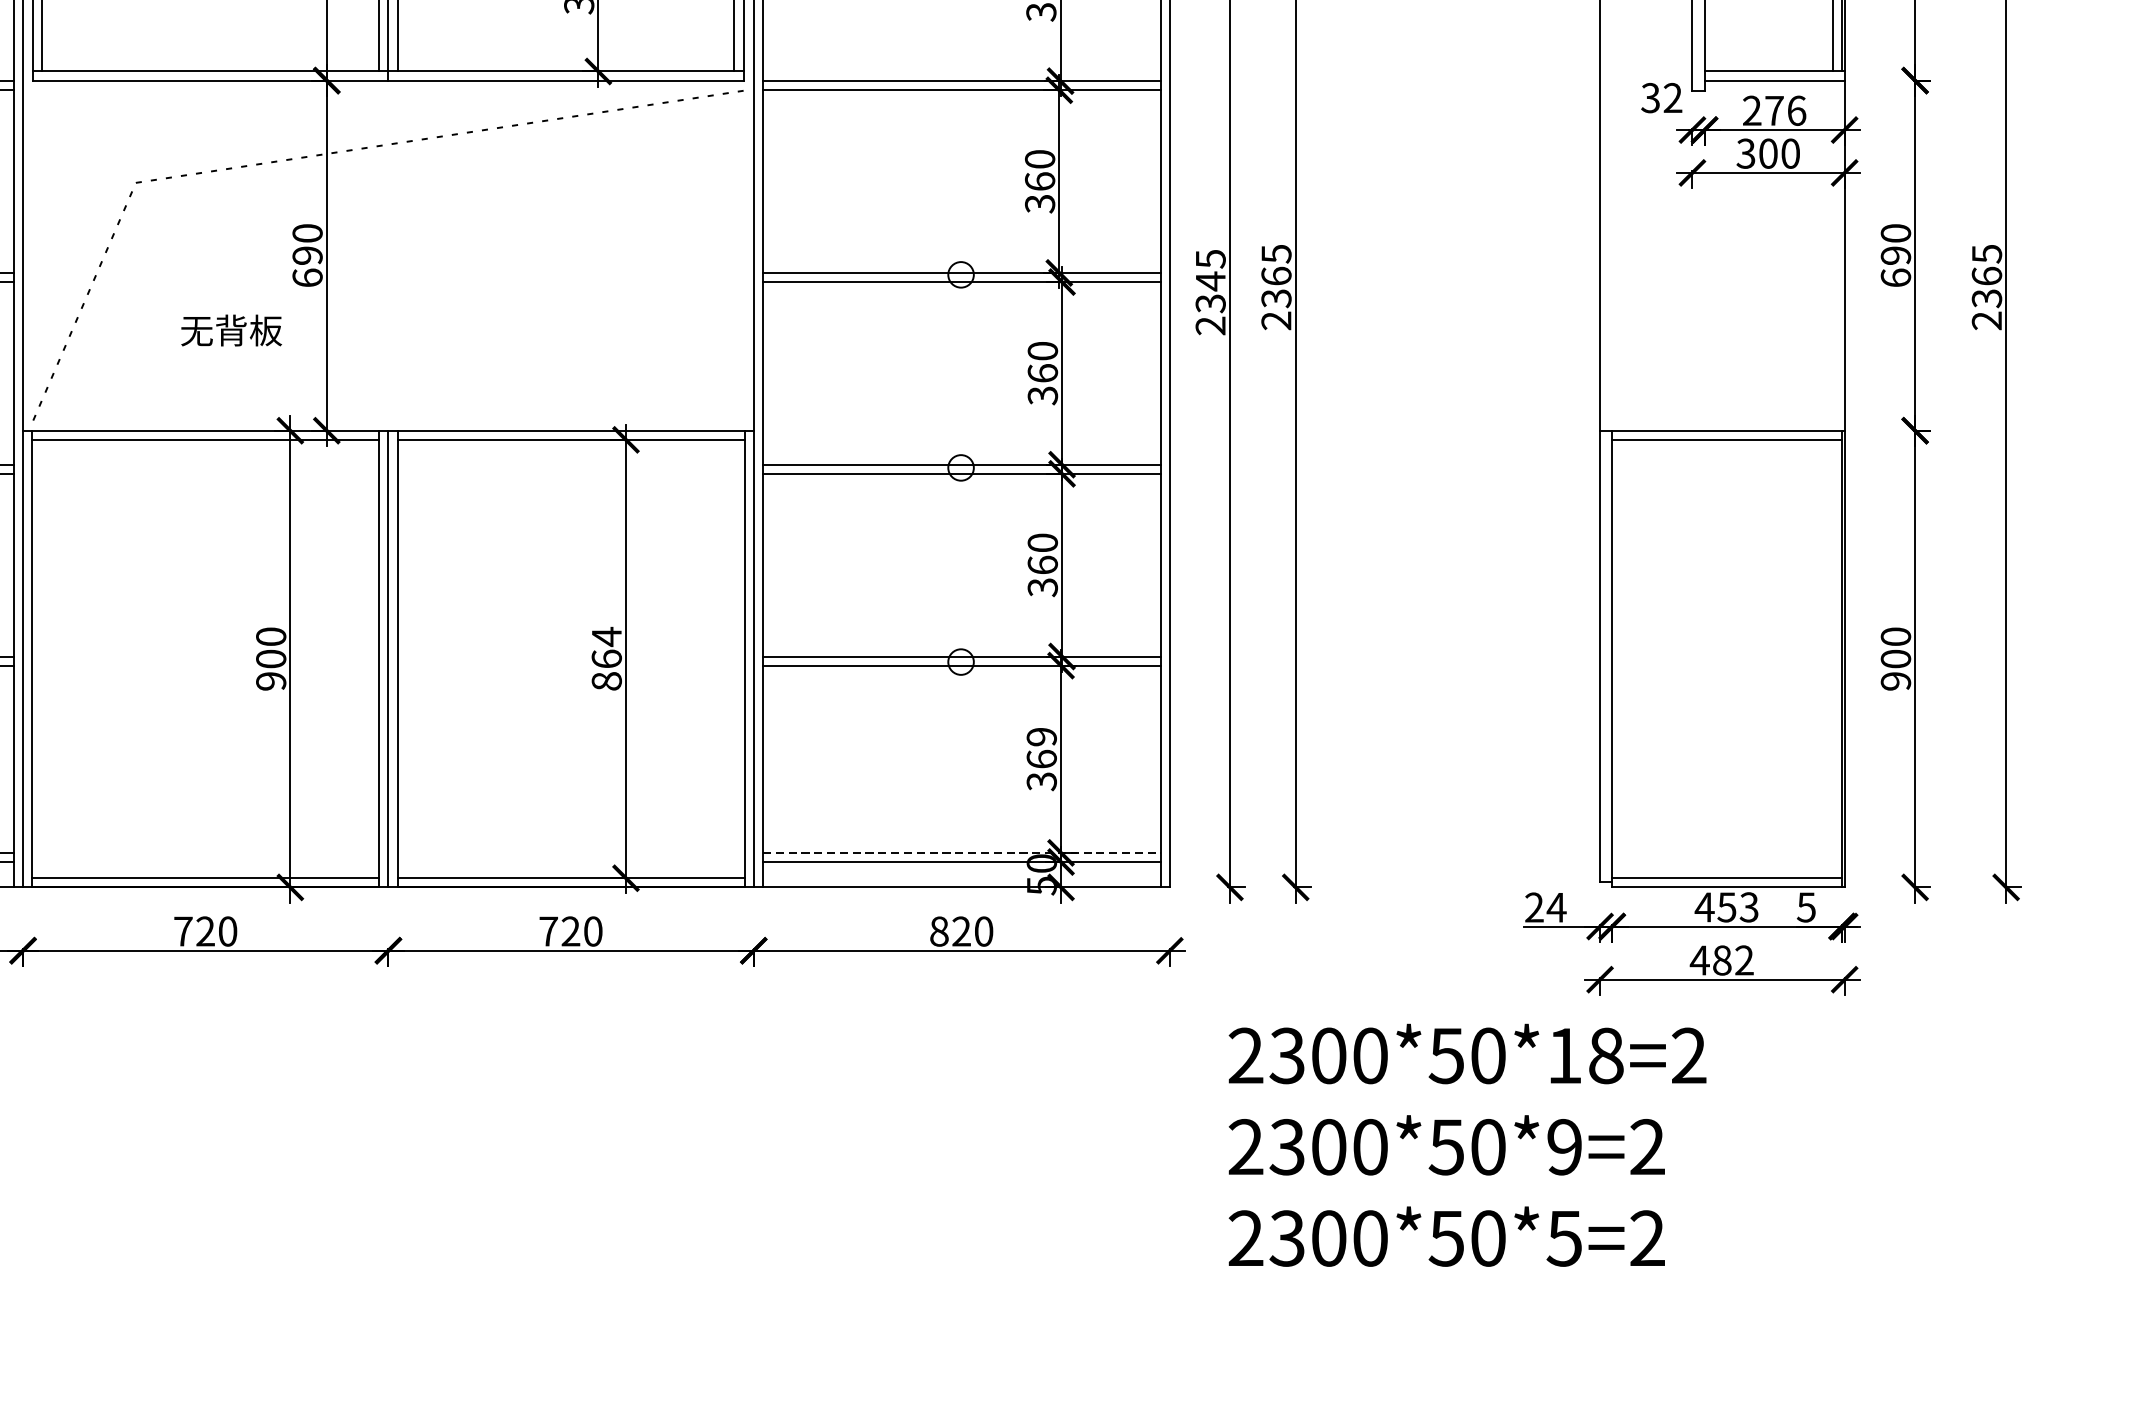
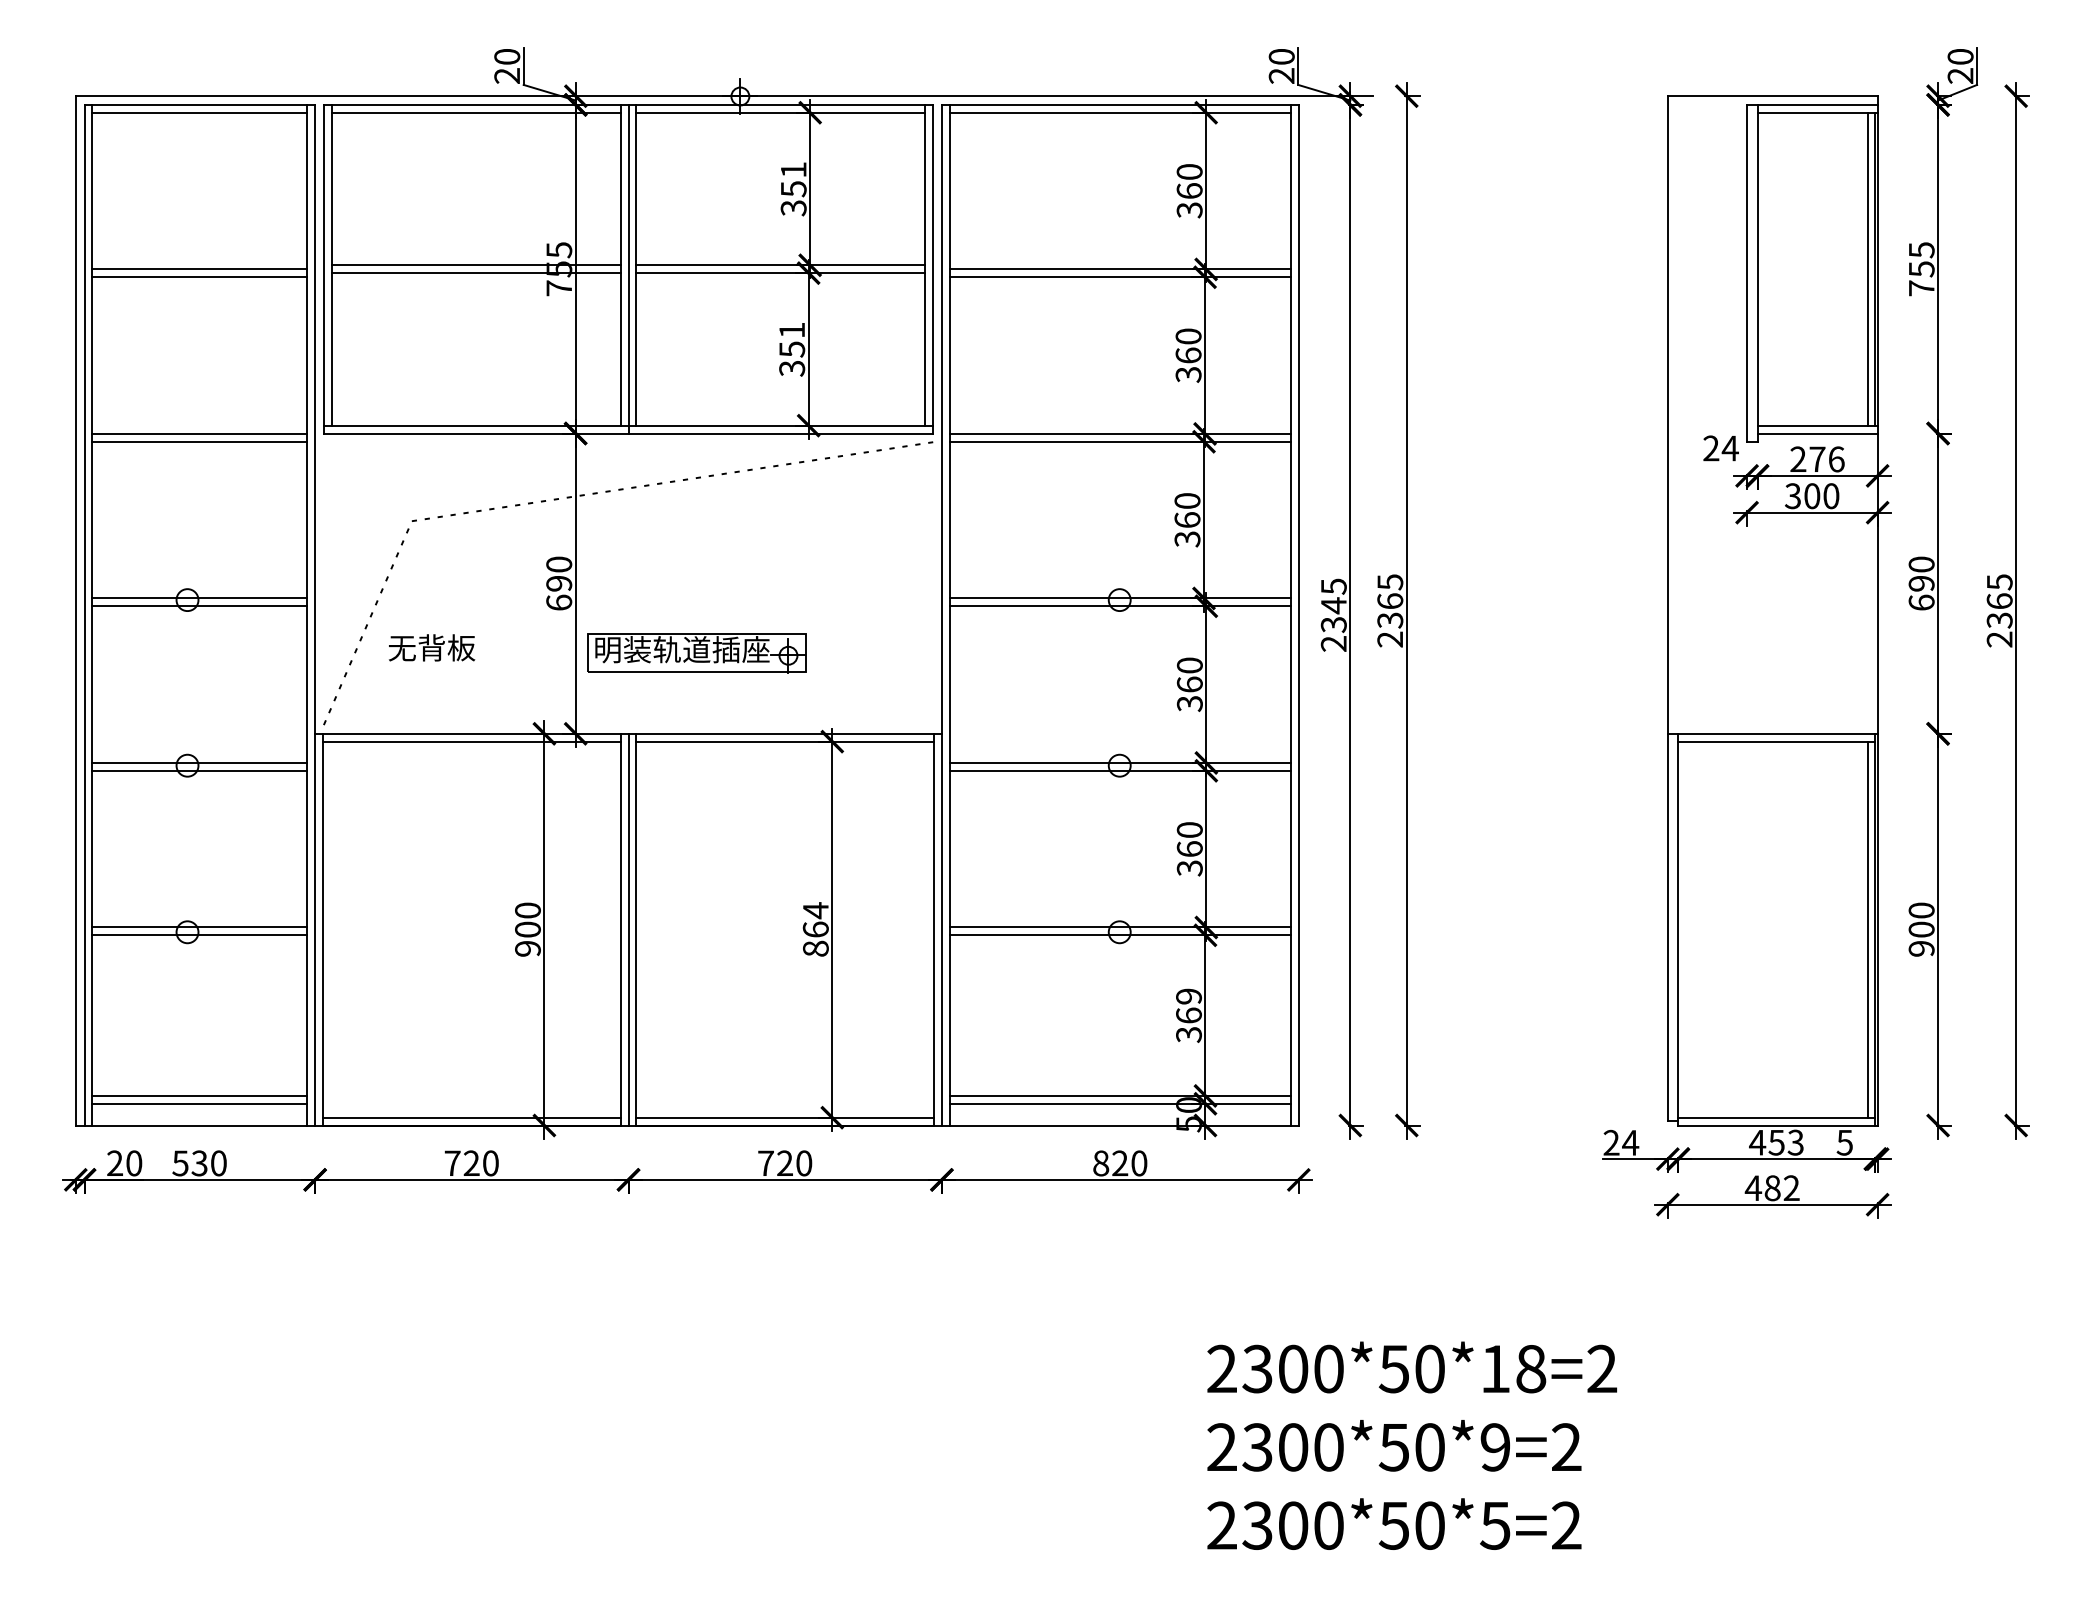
text: (1661, 98) -> (1720, 448), 32 -> 24
text: (232, 330) -> (432, 647), moved
part: (467, 337) -> (696, 653), added
line: (1832, 658) -> (1867, 929), added
line: (961, 852) -> (1120, 1095), dashed -> solid
text: (1466, 1144) -> (1411, 1445), moved

